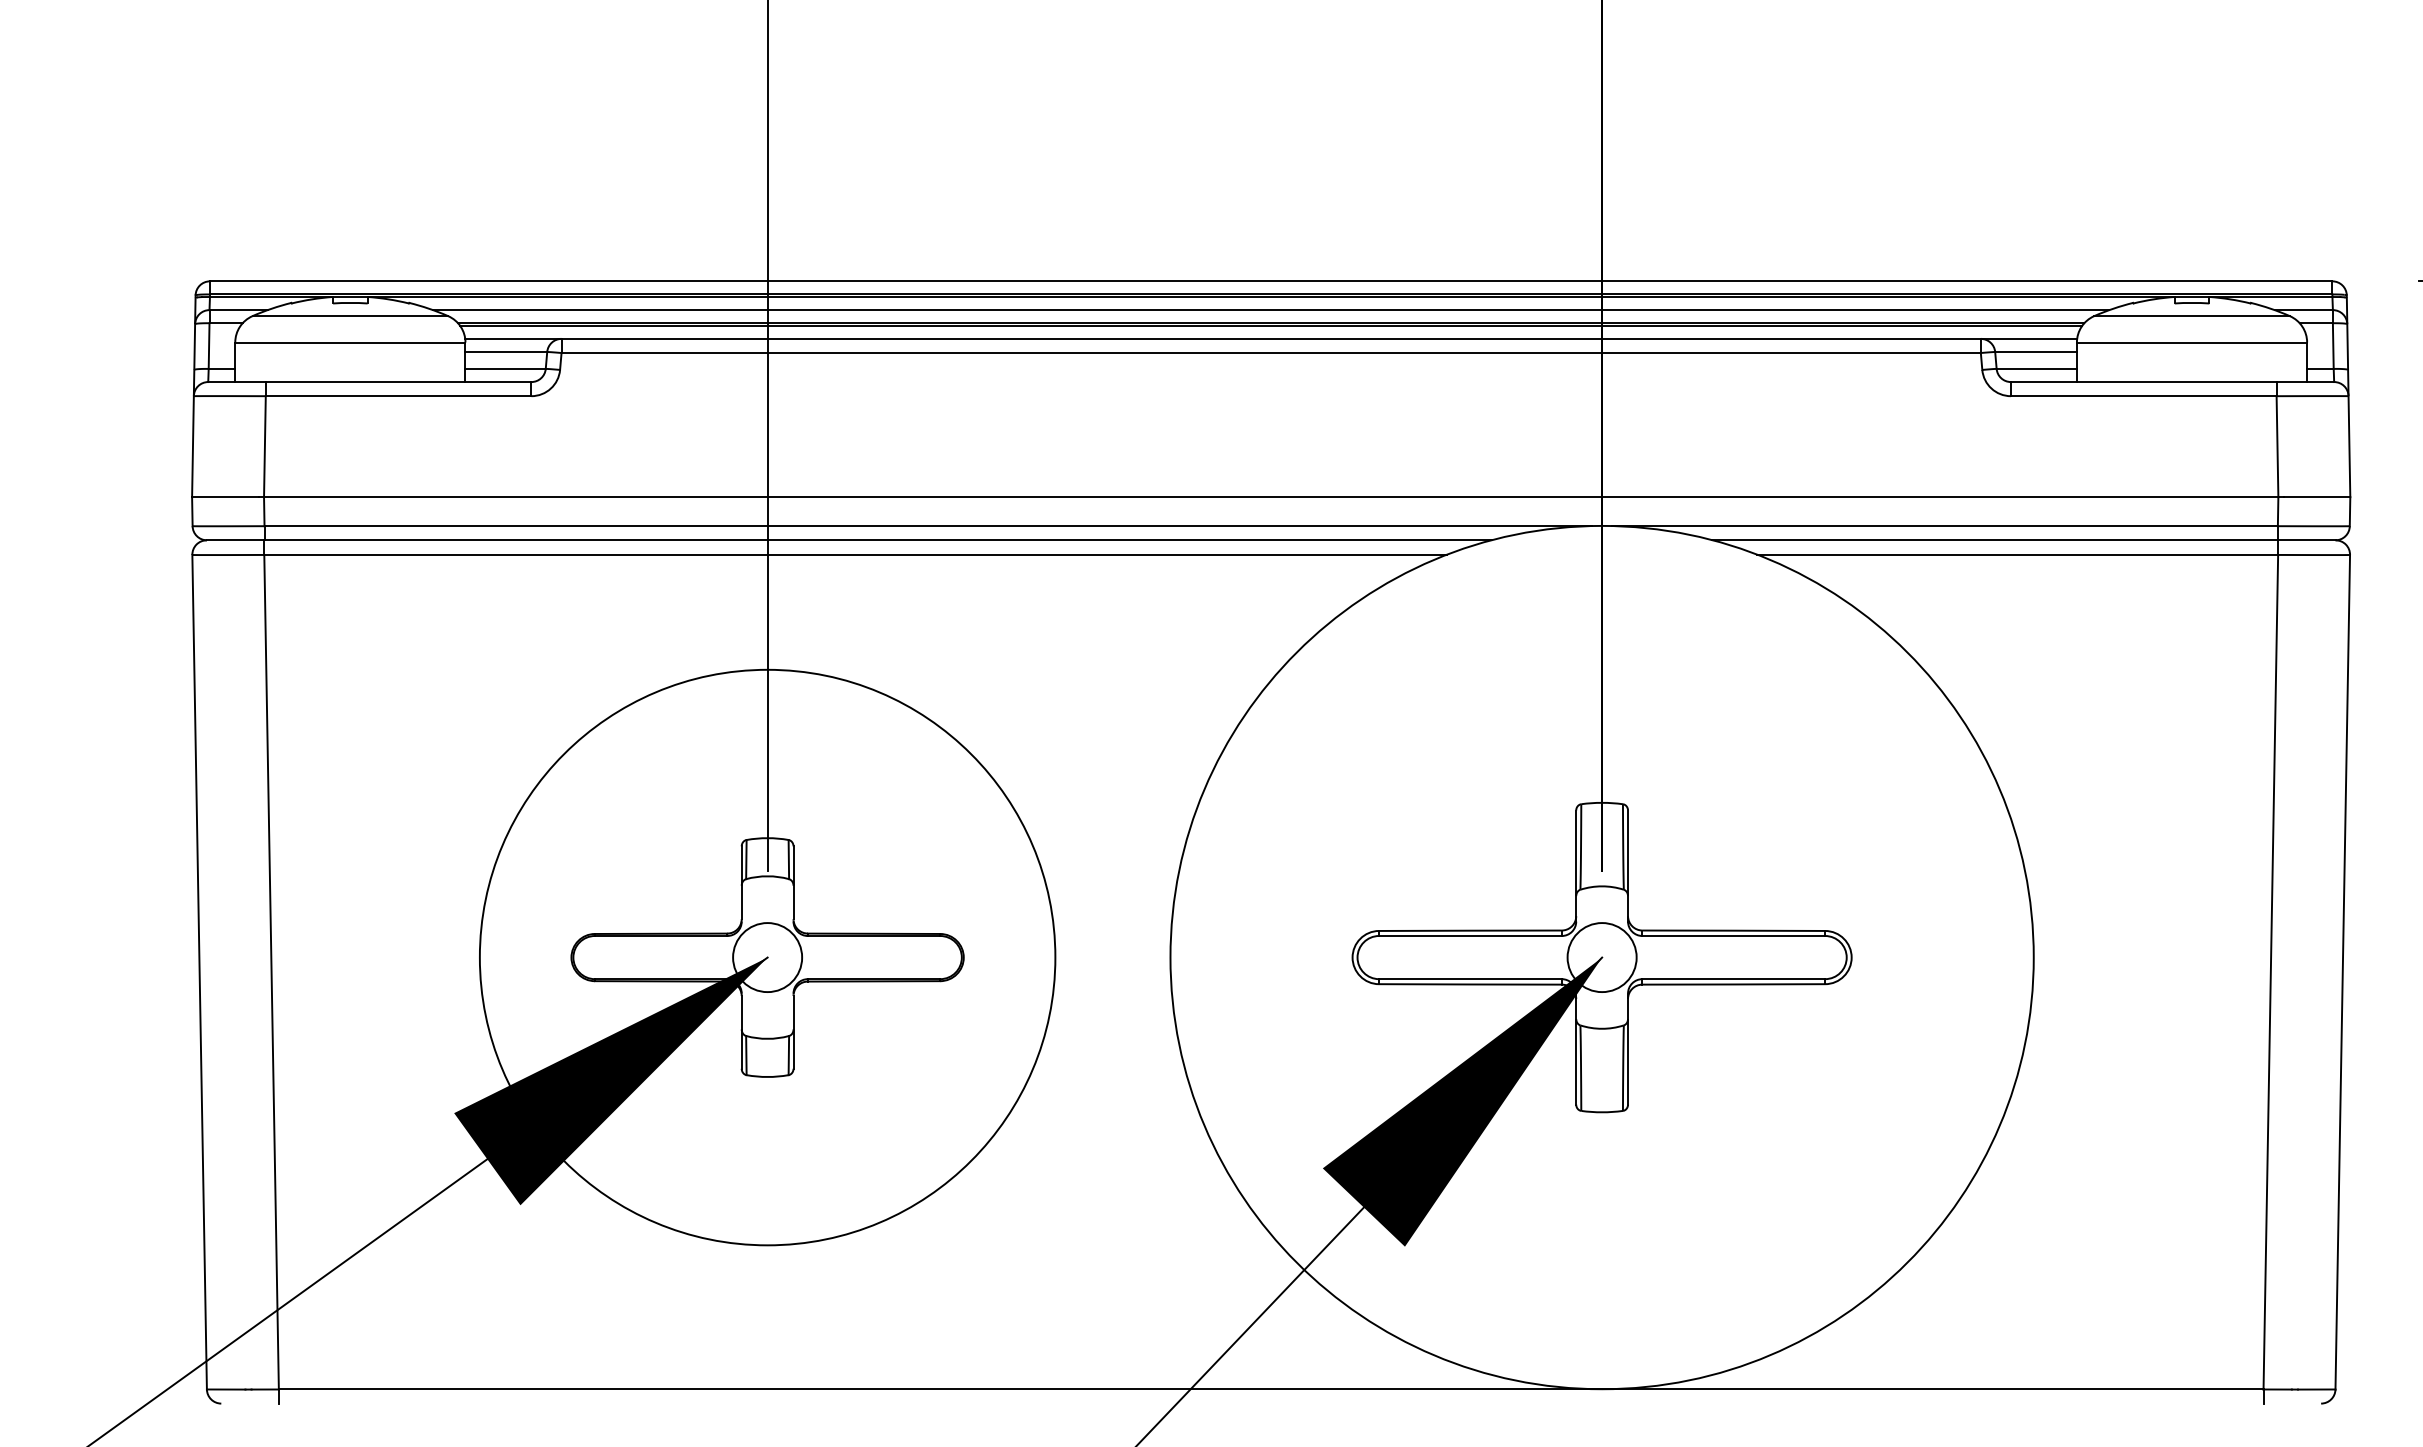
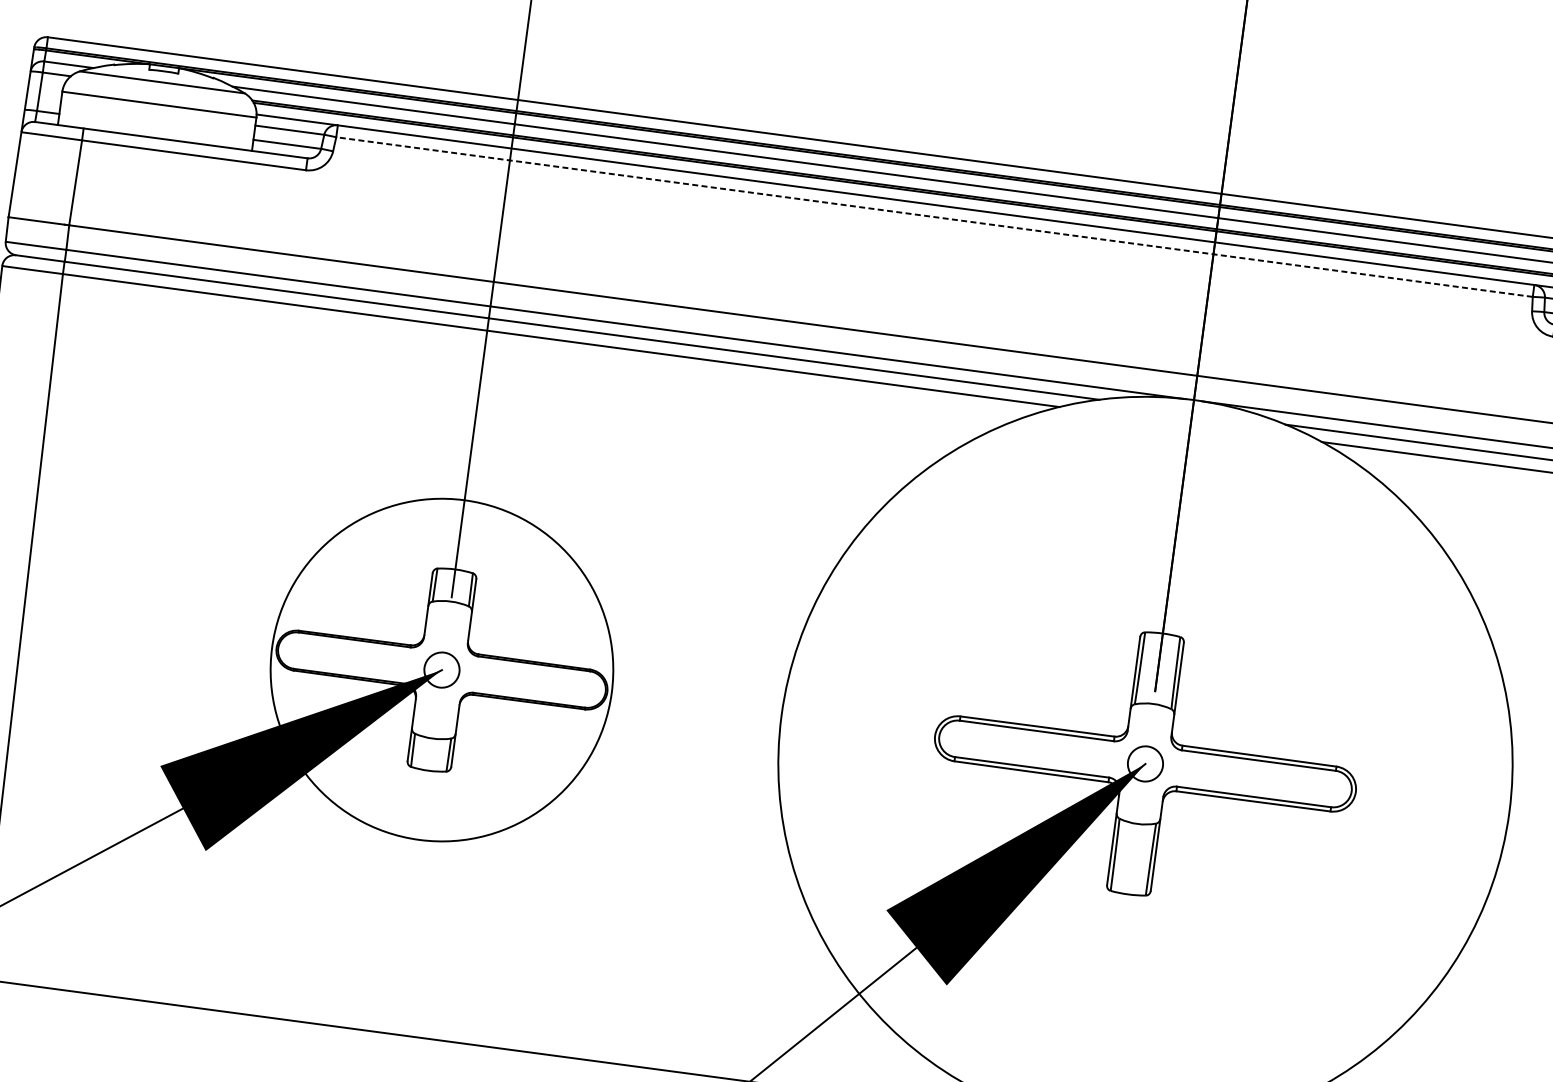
line: (1271, 353) -> (934, 217), solid -> dashed
circle: (767, 957) -> (441, 670), size x0.6
circle: (767, 957) -> (441, 670), size x0.7
circle: (1601, 957) -> (1144, 763), size x0.6

